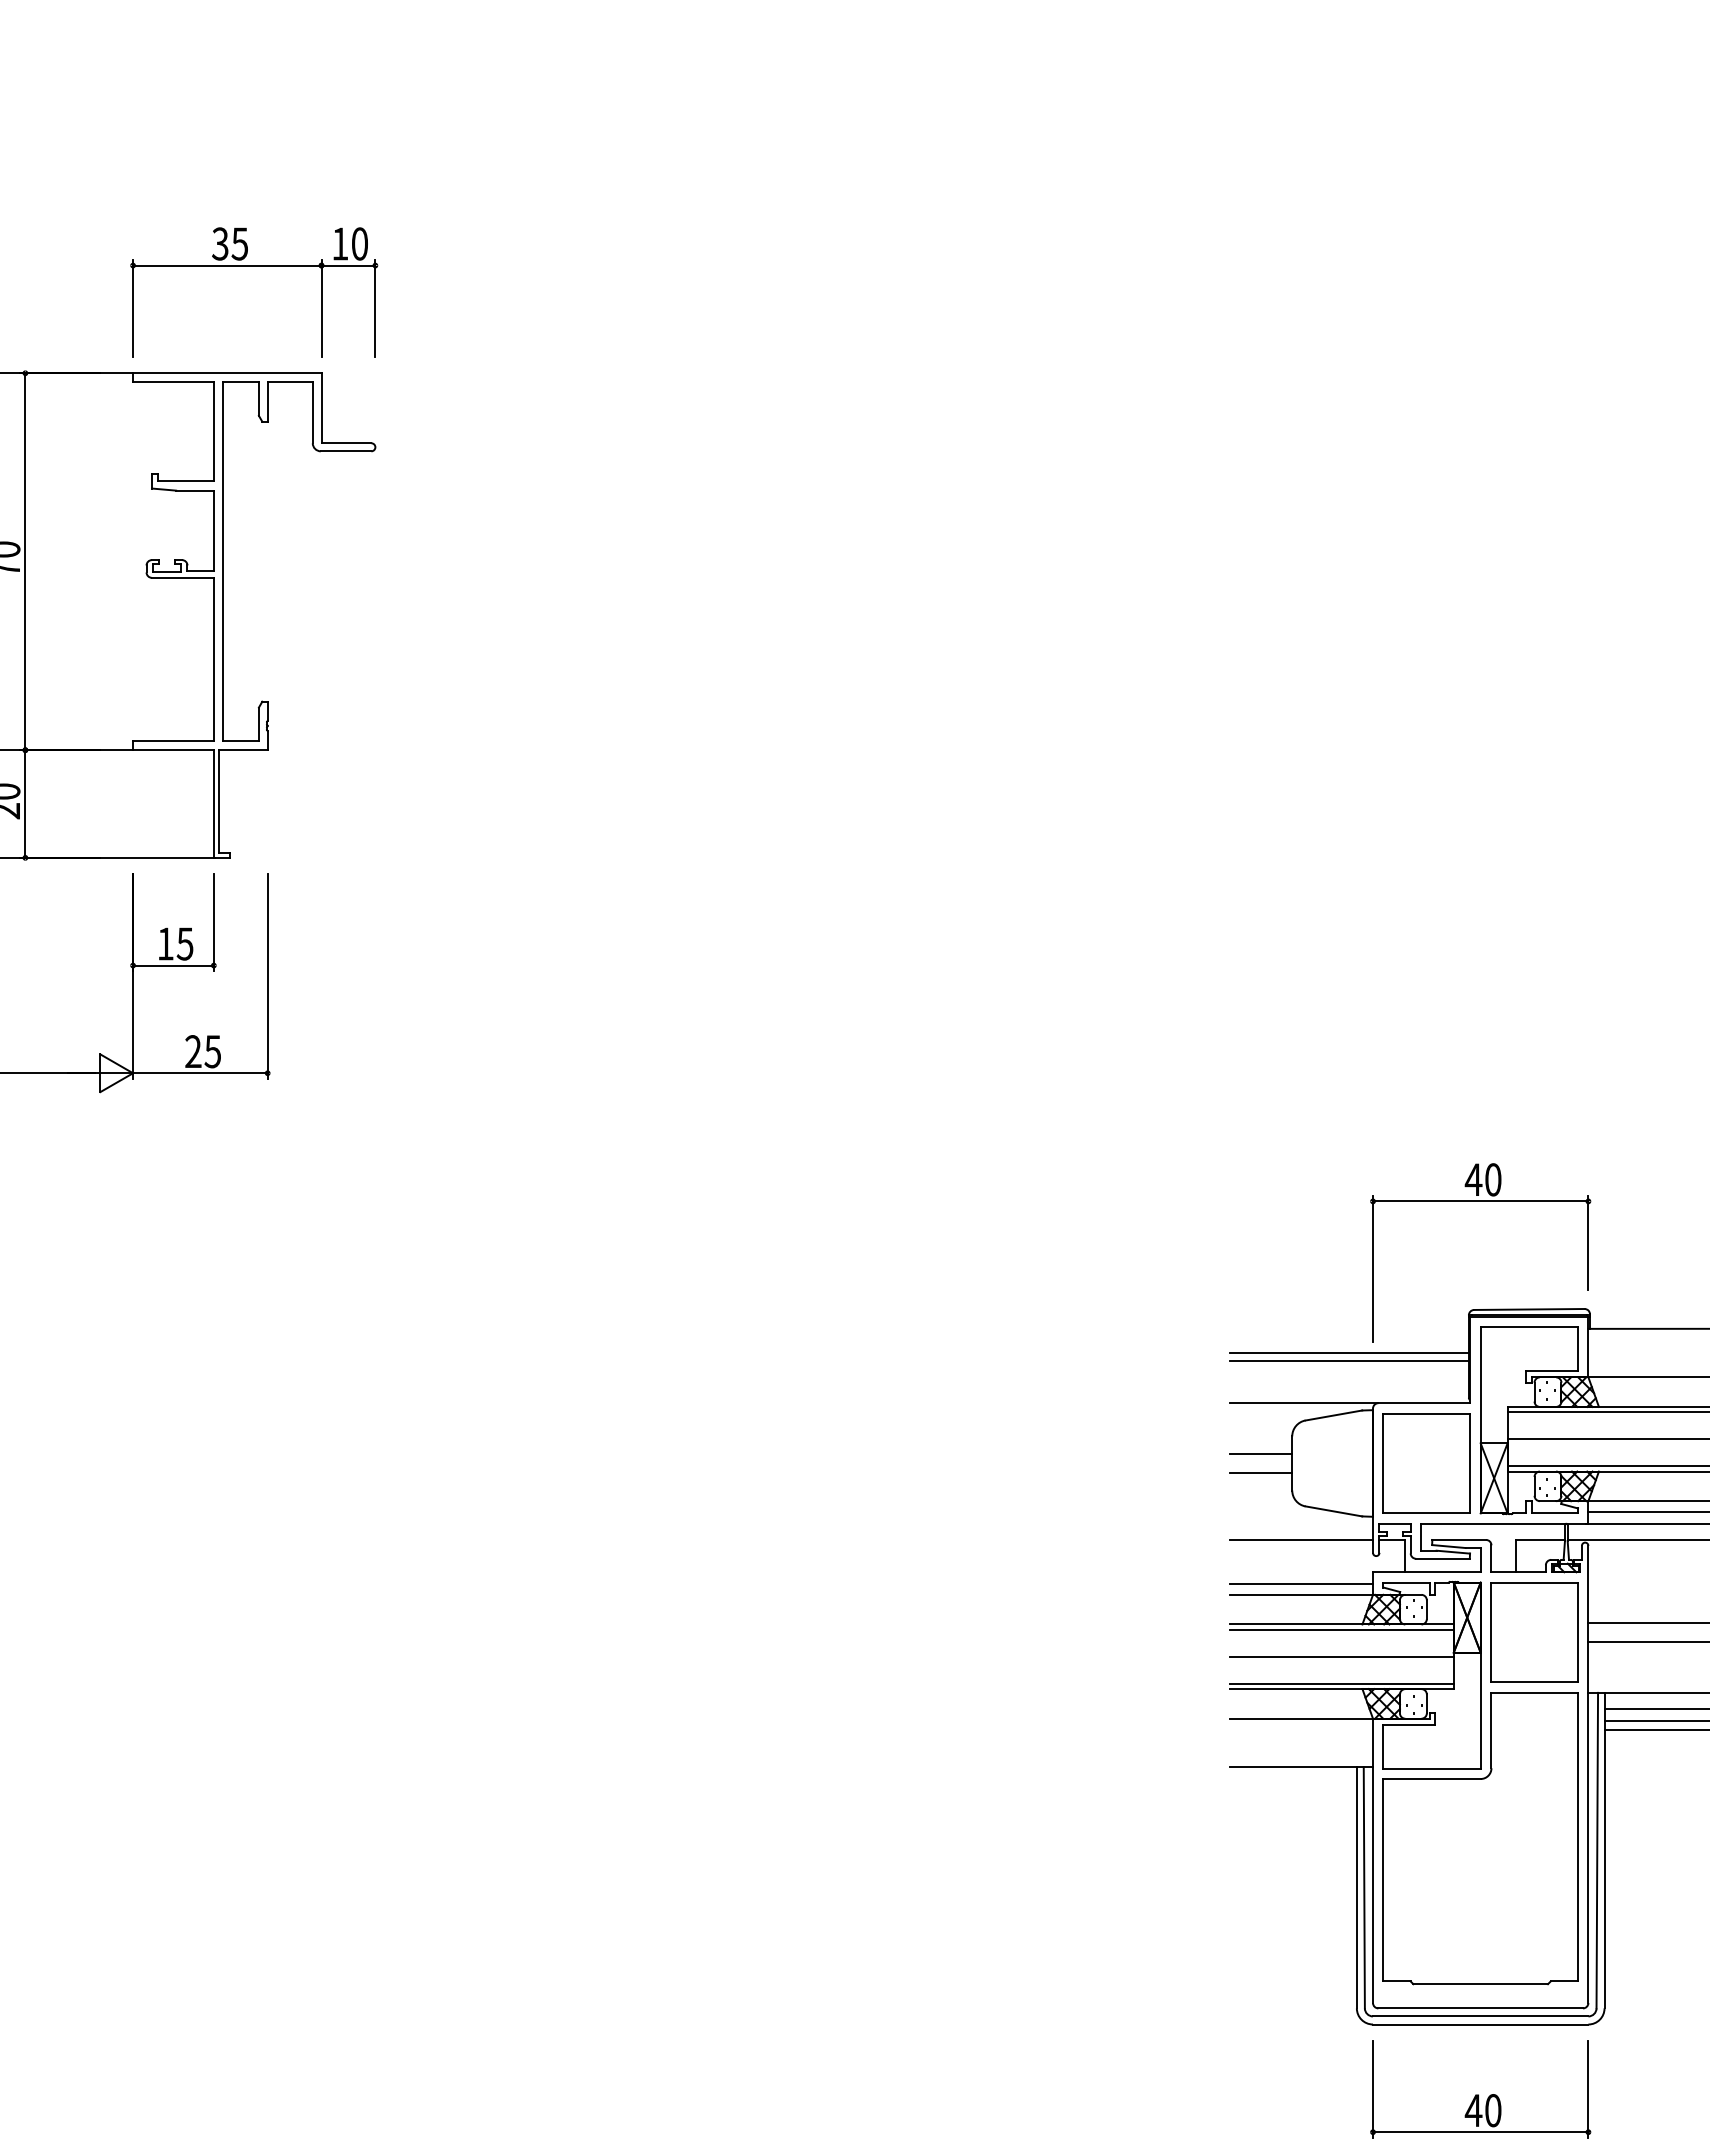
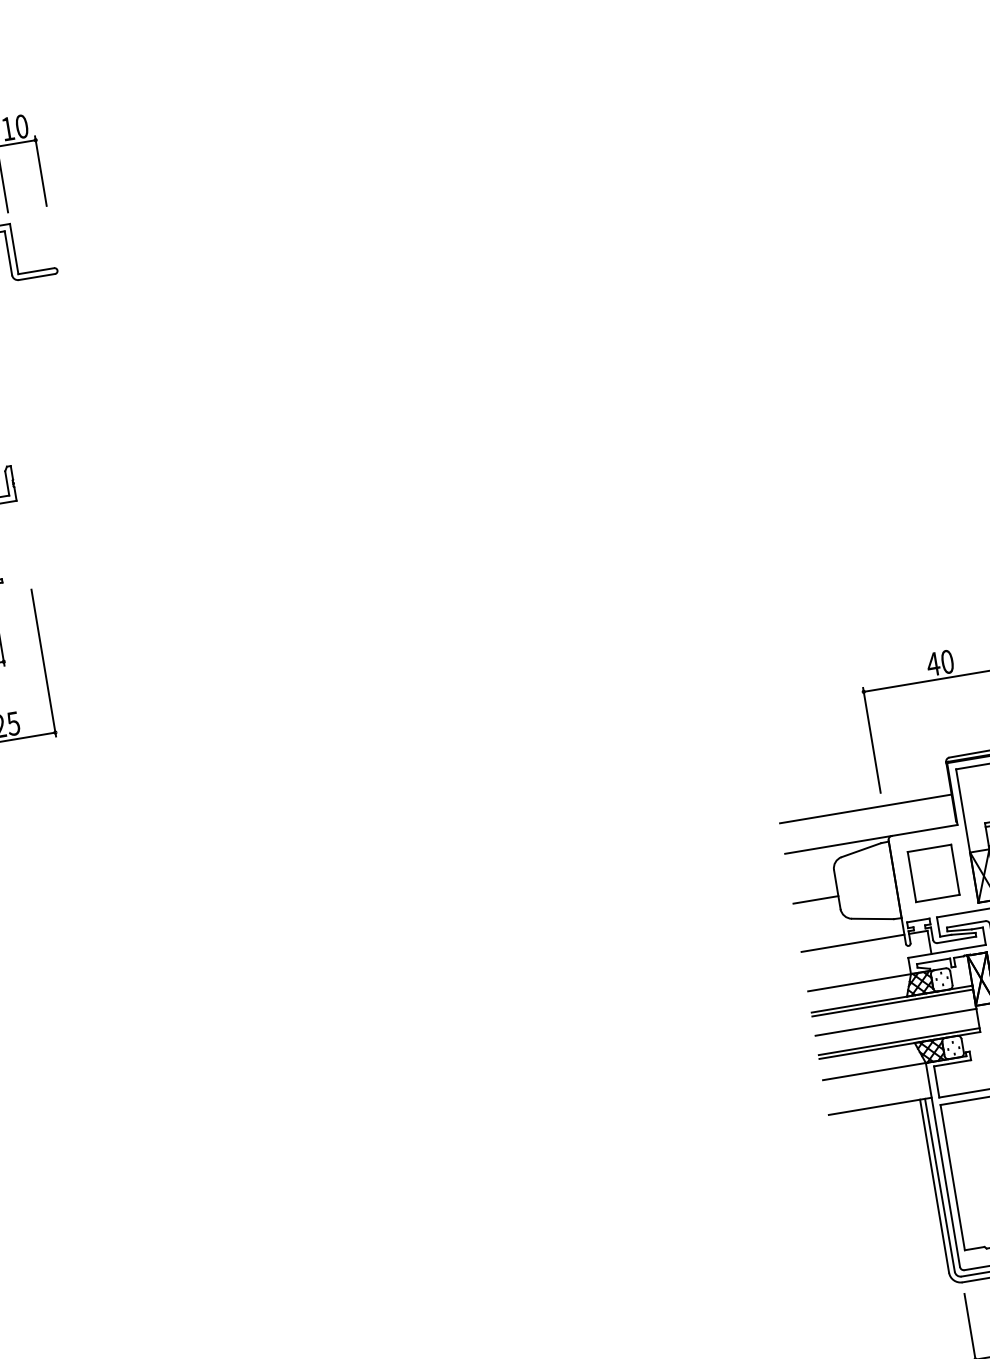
line: (1348, 1353) -> (864, 803), removed
line: (1260, 1454) -> (813, 886), removed
part: (1426, 1463) -> (933, 873), size x0.7
line: (1301, 1584) -> (858, 975), removed

